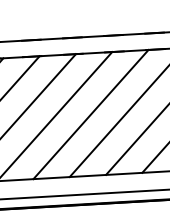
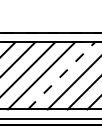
line: (91, 113) -> (61, 75), solid -> dashed

